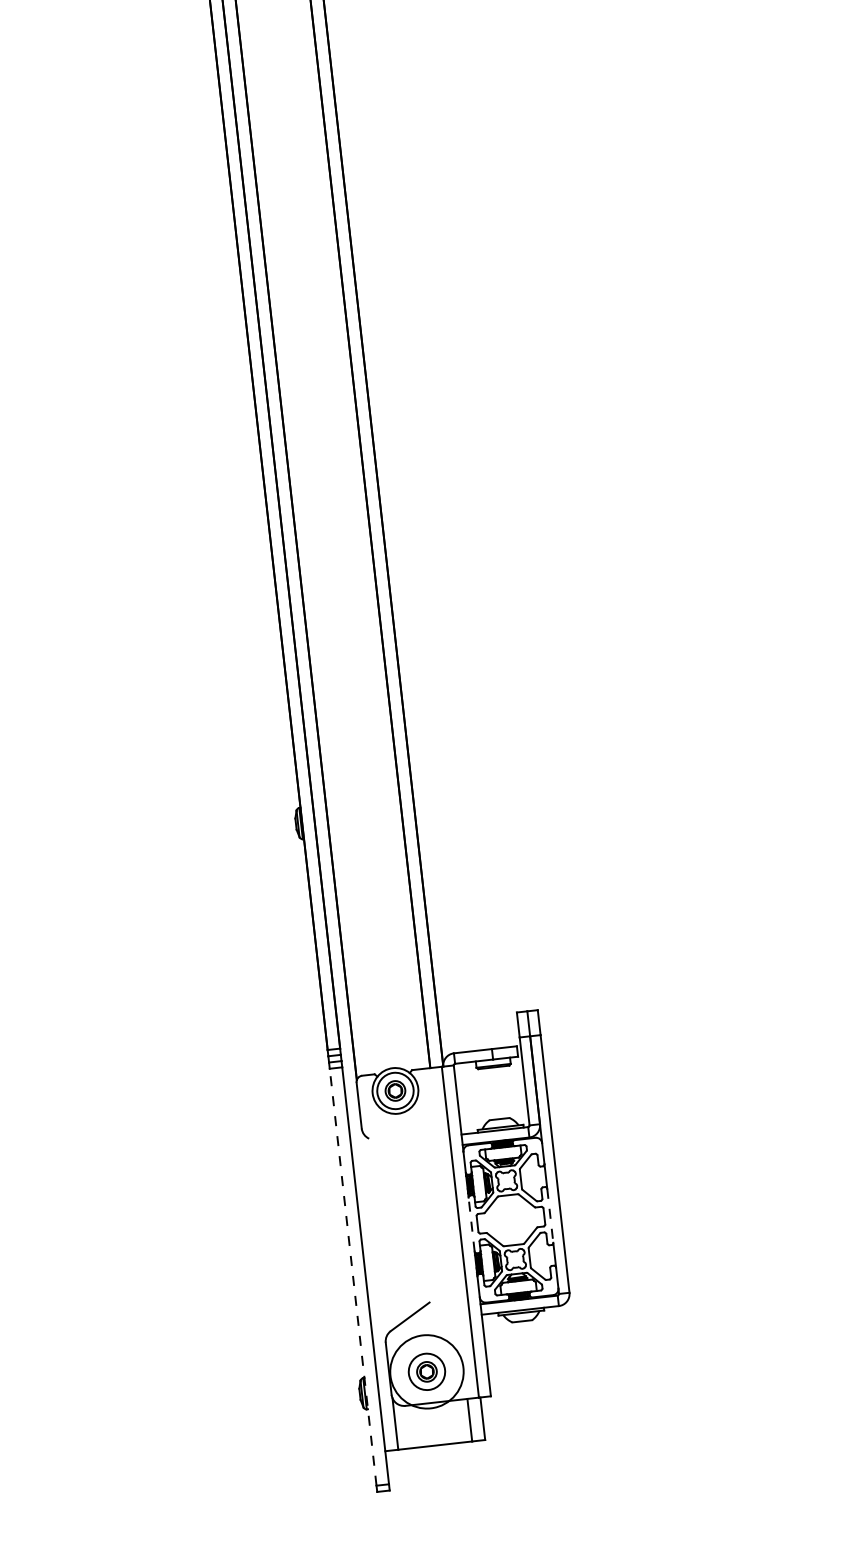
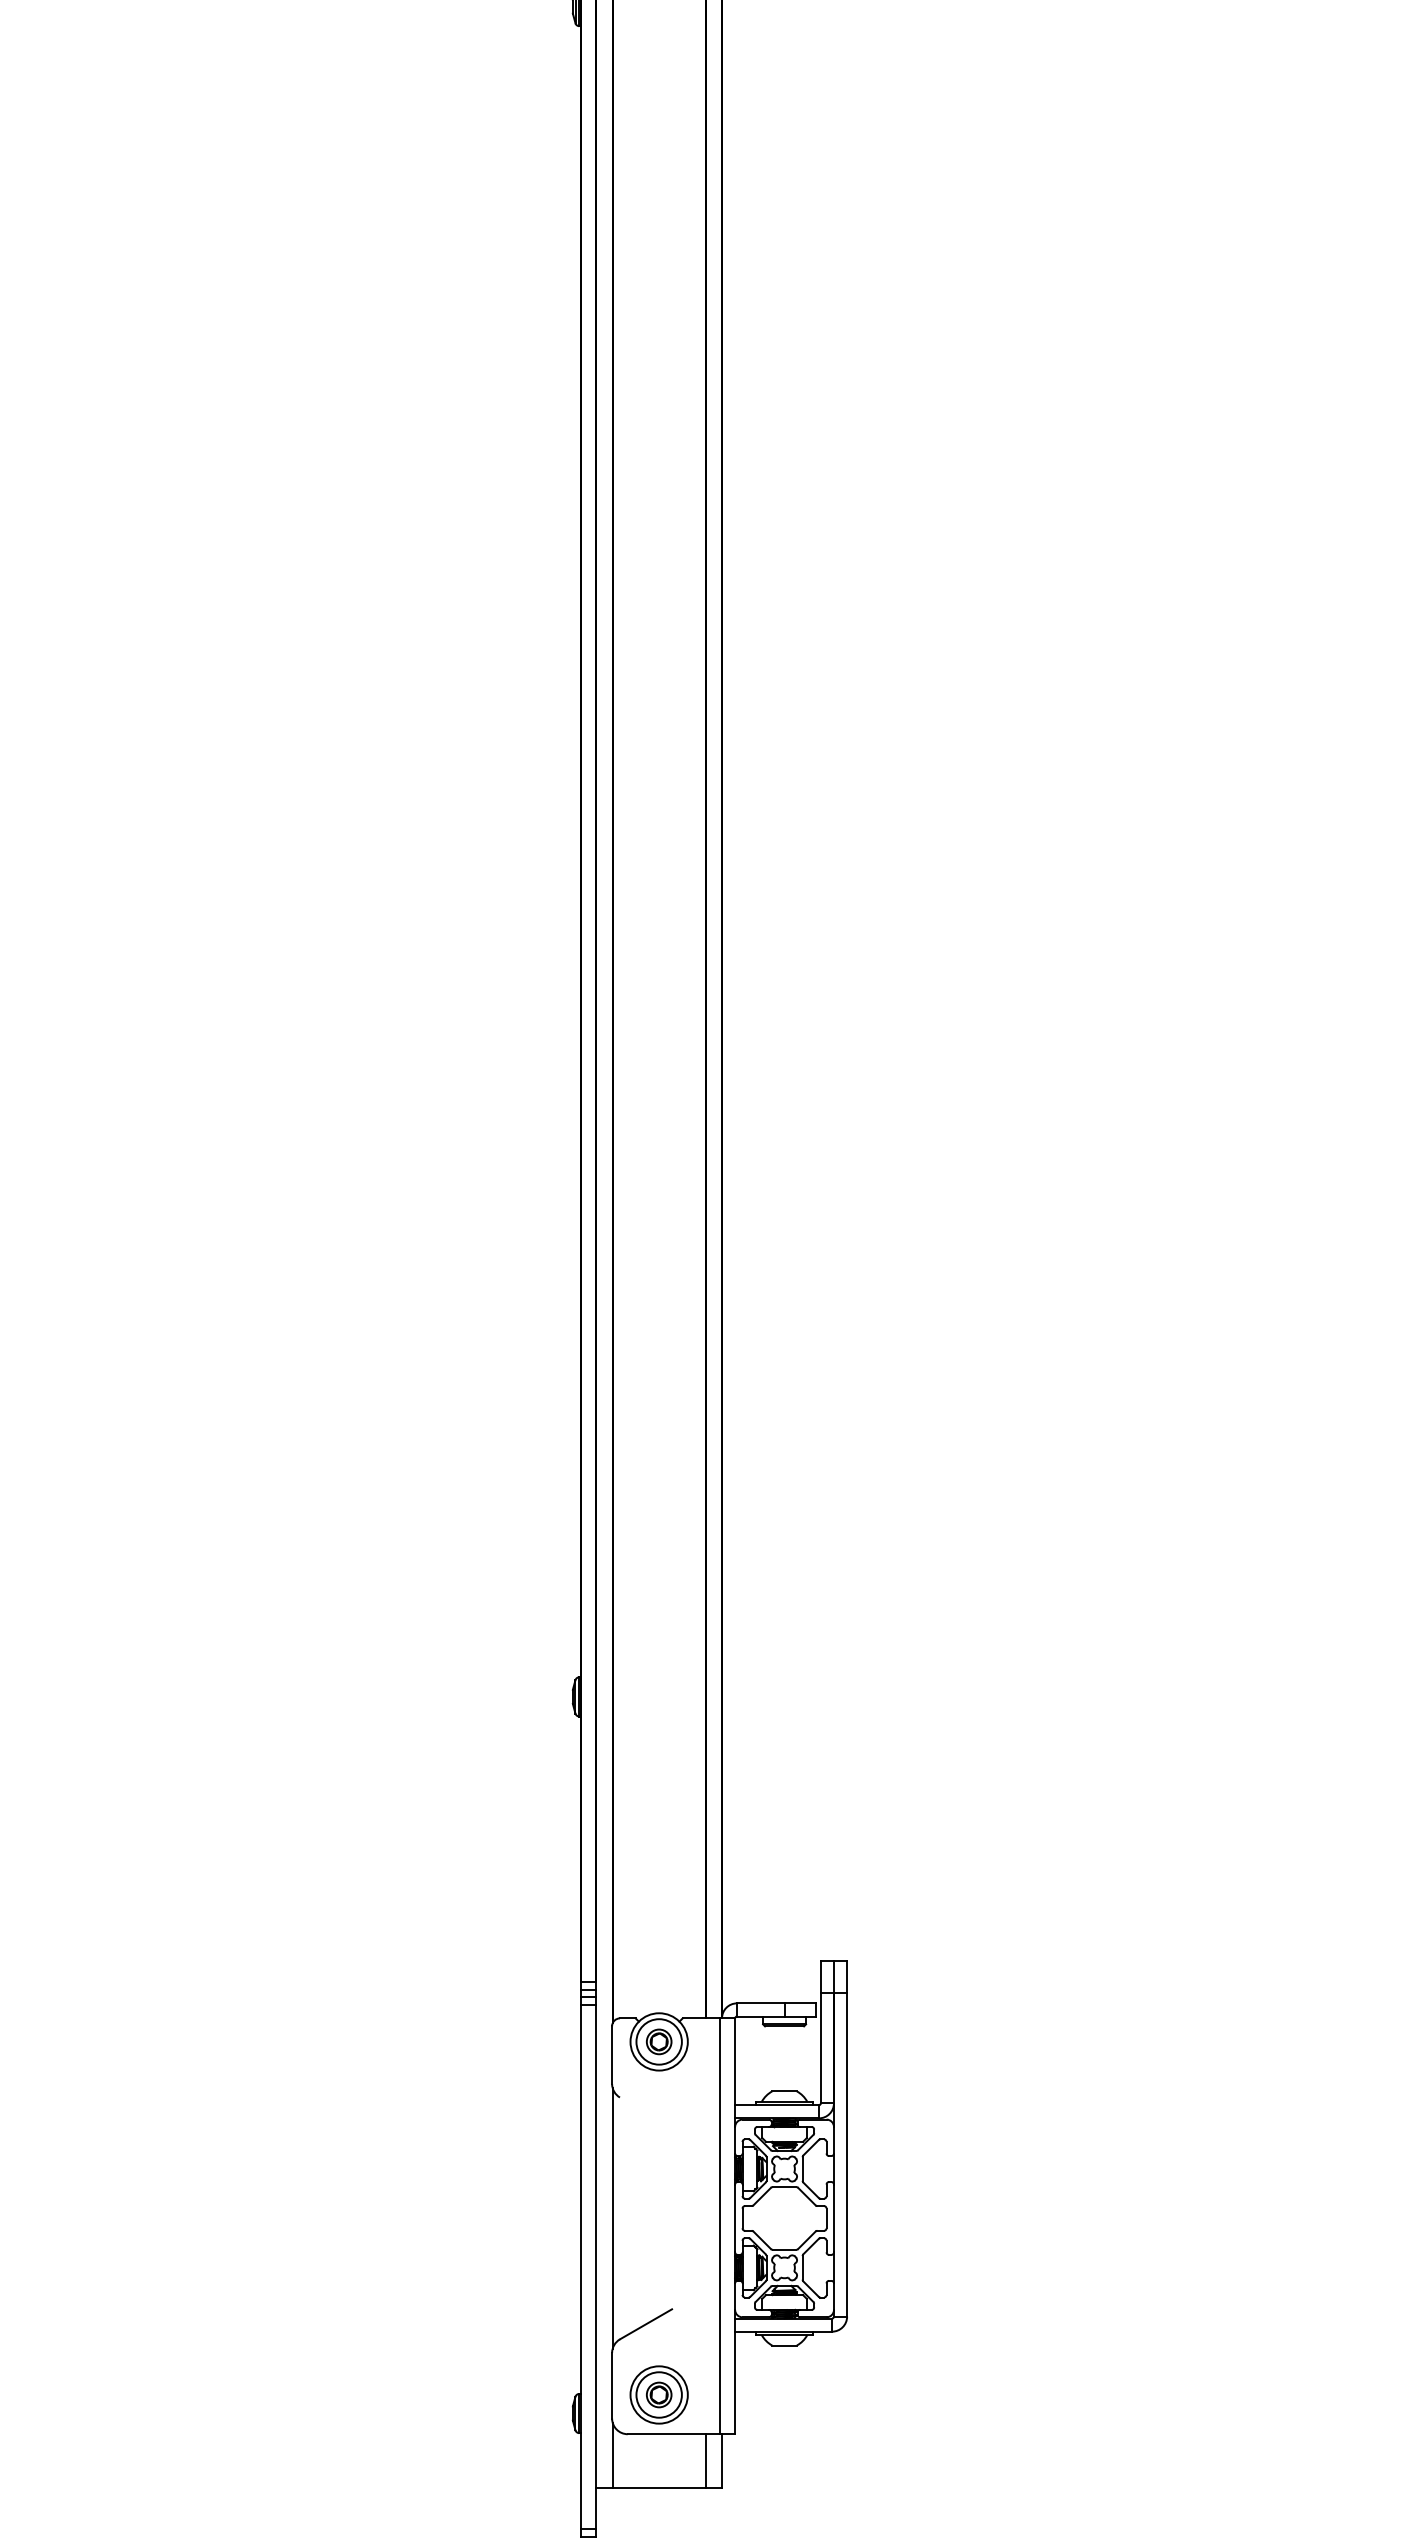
line: (549, 1215) -> (833, 2218), dashed -> solid
line: (471, 1224) -> (735, 2218), dashed -> solid
line: (374, 1235) -> (612, 2218), added
line: (352, 1276) -> (580, 2266), dashed -> solid
circle: (426, 1371) -> (658, 2394), size x0.62

